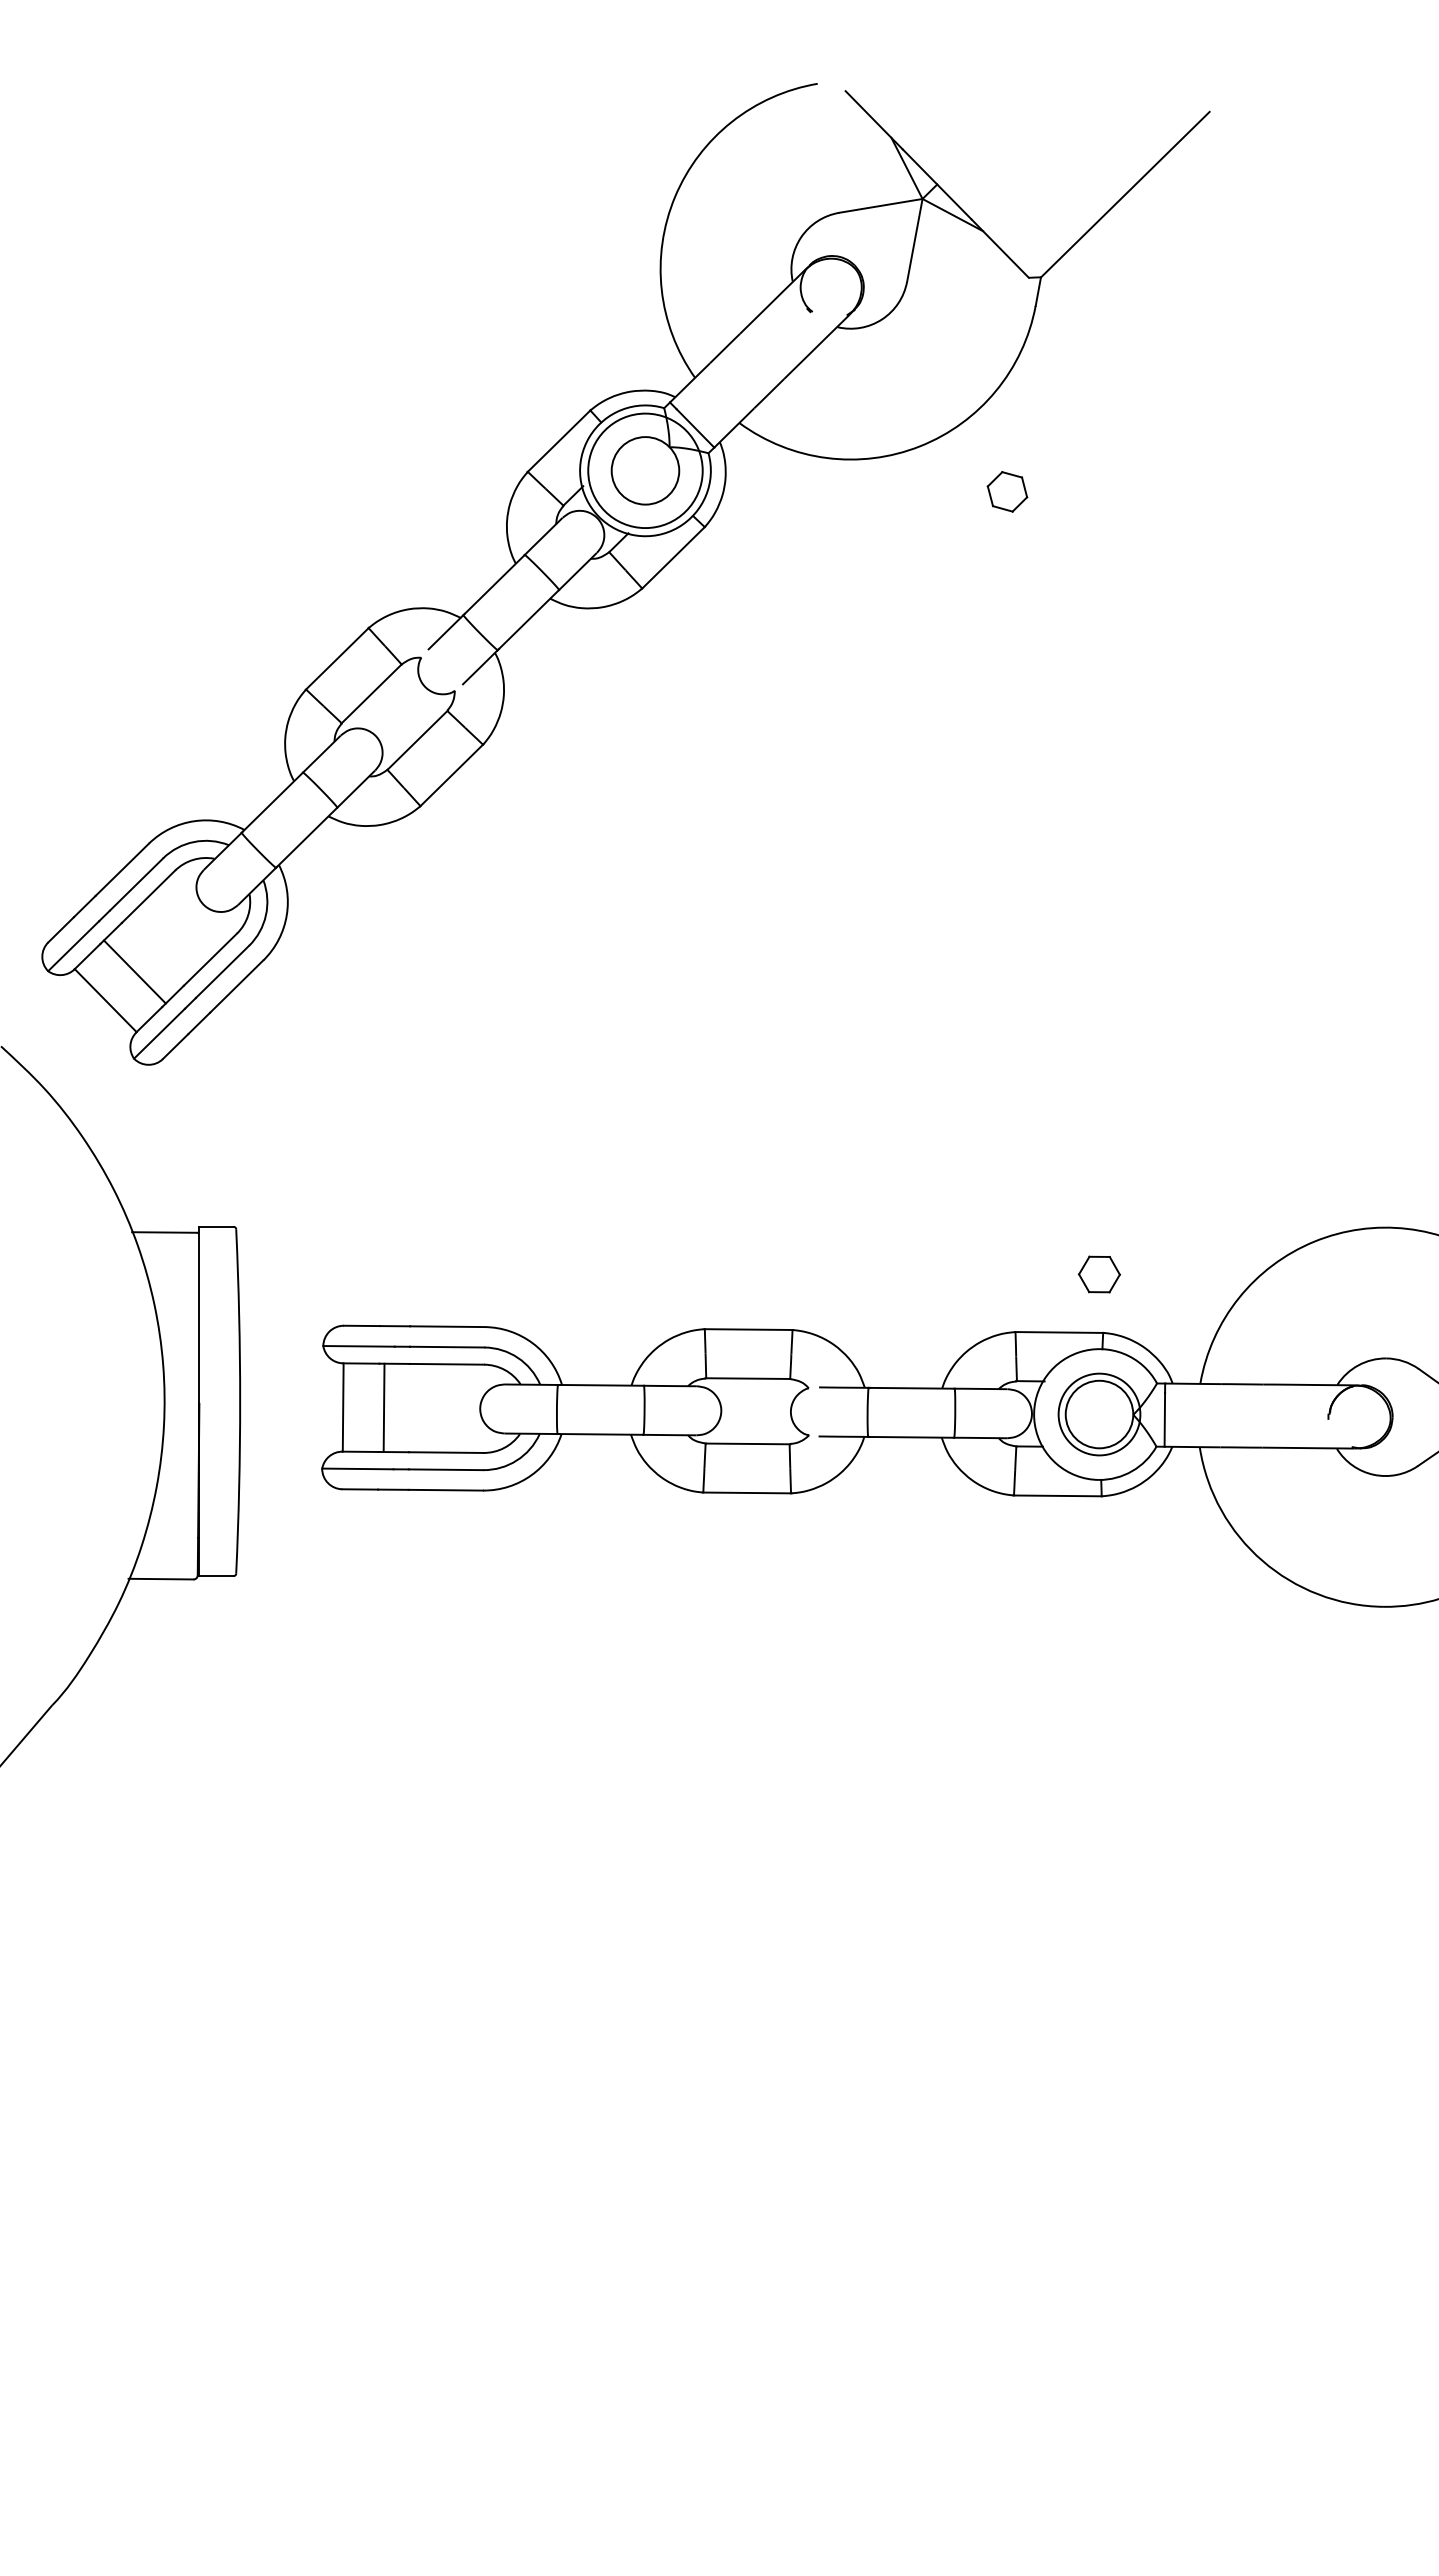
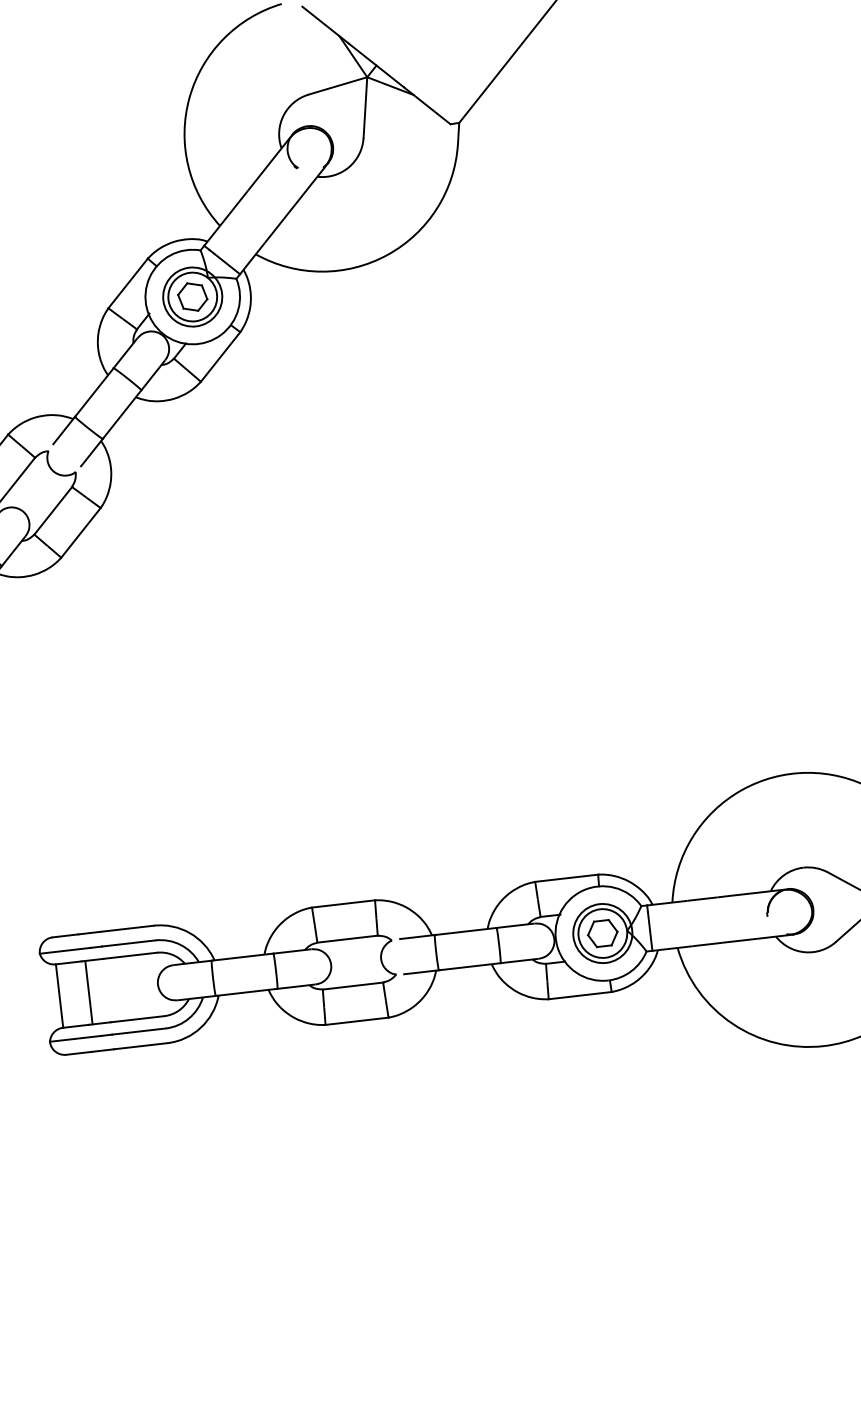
circle: (645, 470) -> (192, 296), size x0.71
part: (1007, 491) -> (192, 296), moved
part: (1098, 1274) -> (602, 933), moved

